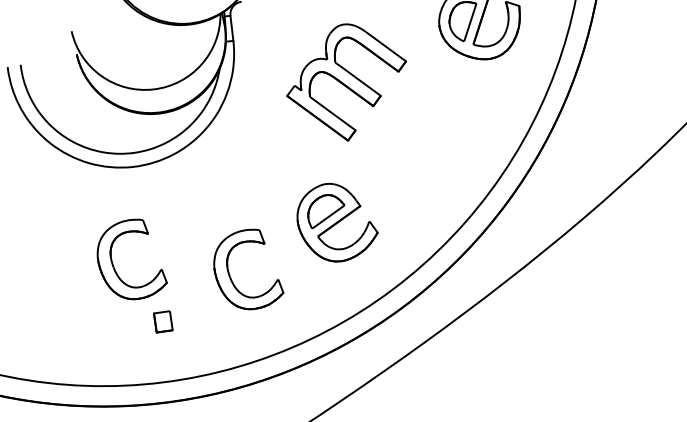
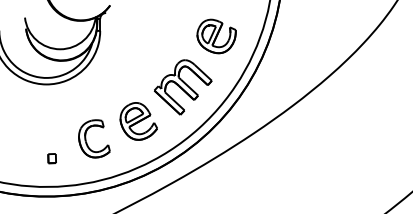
part: (347, 82) -> (183, 87), moved
part: (114, 261) -> (32, 127), removed

